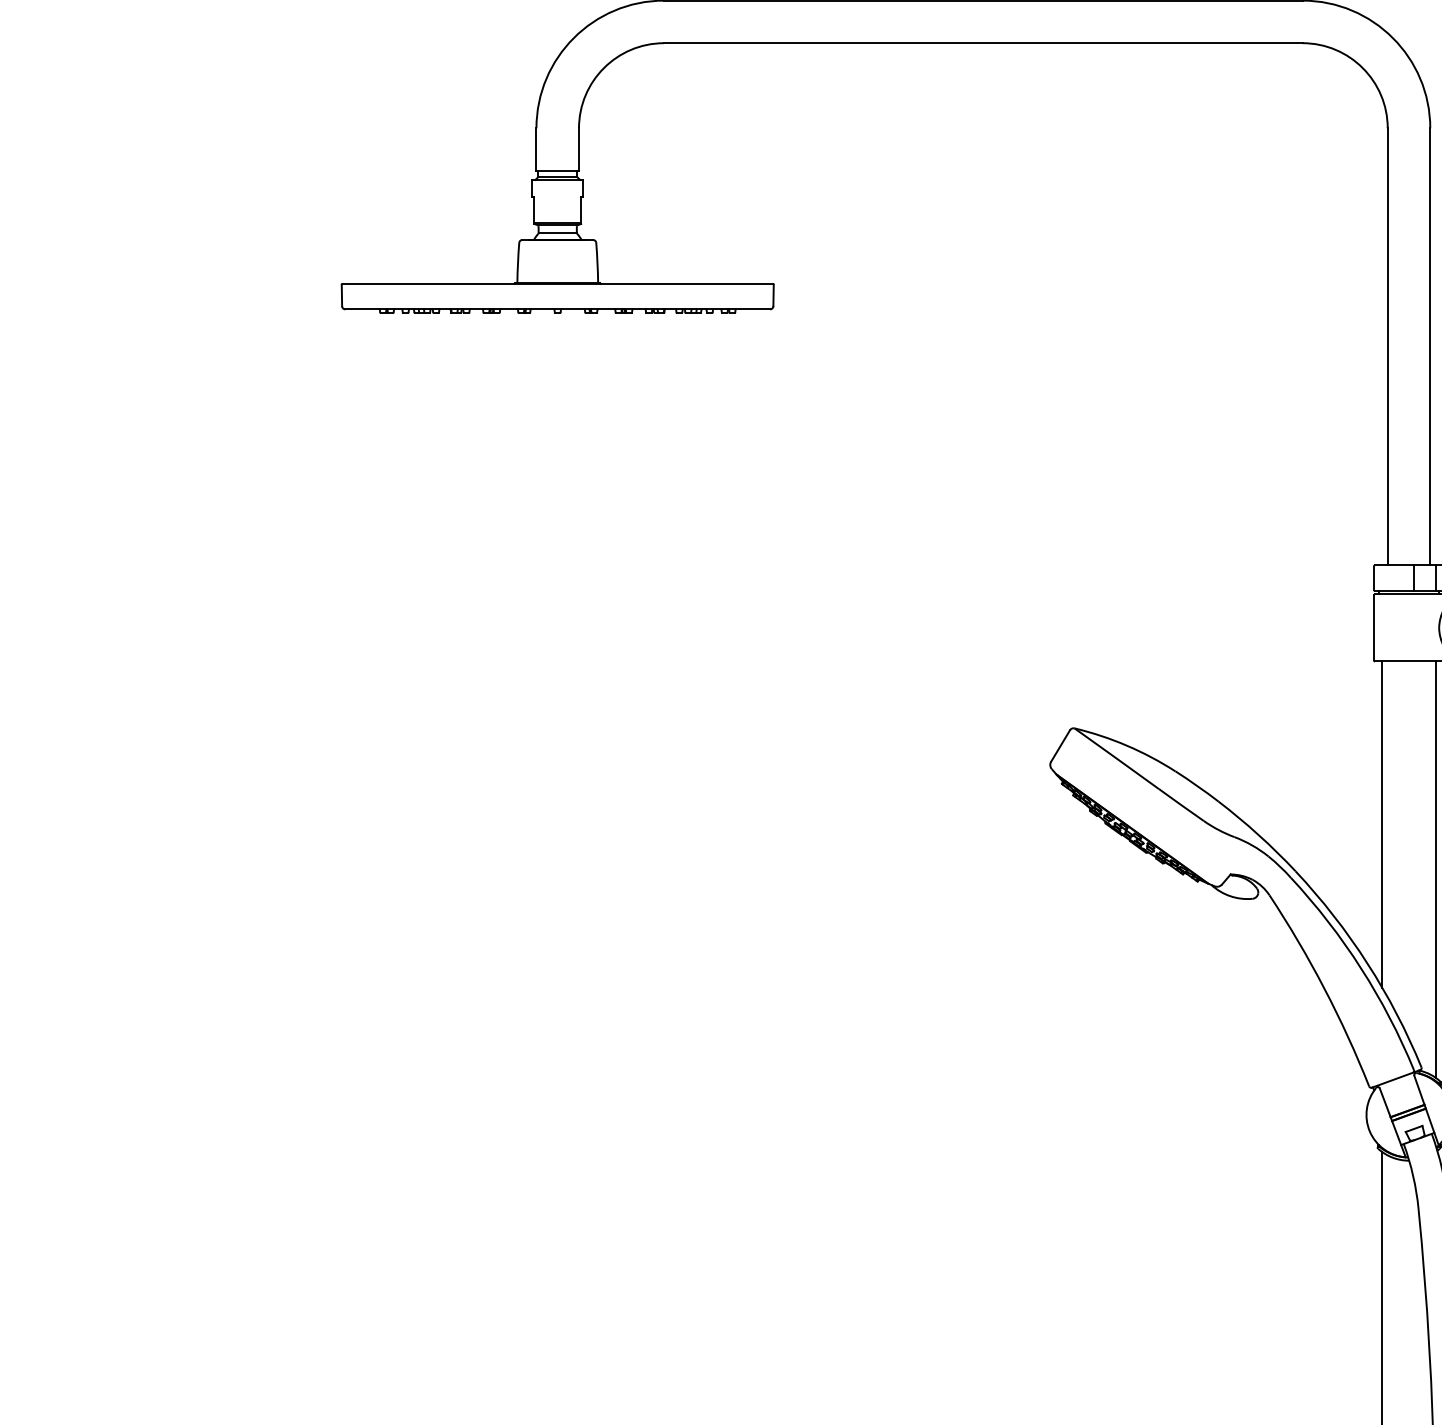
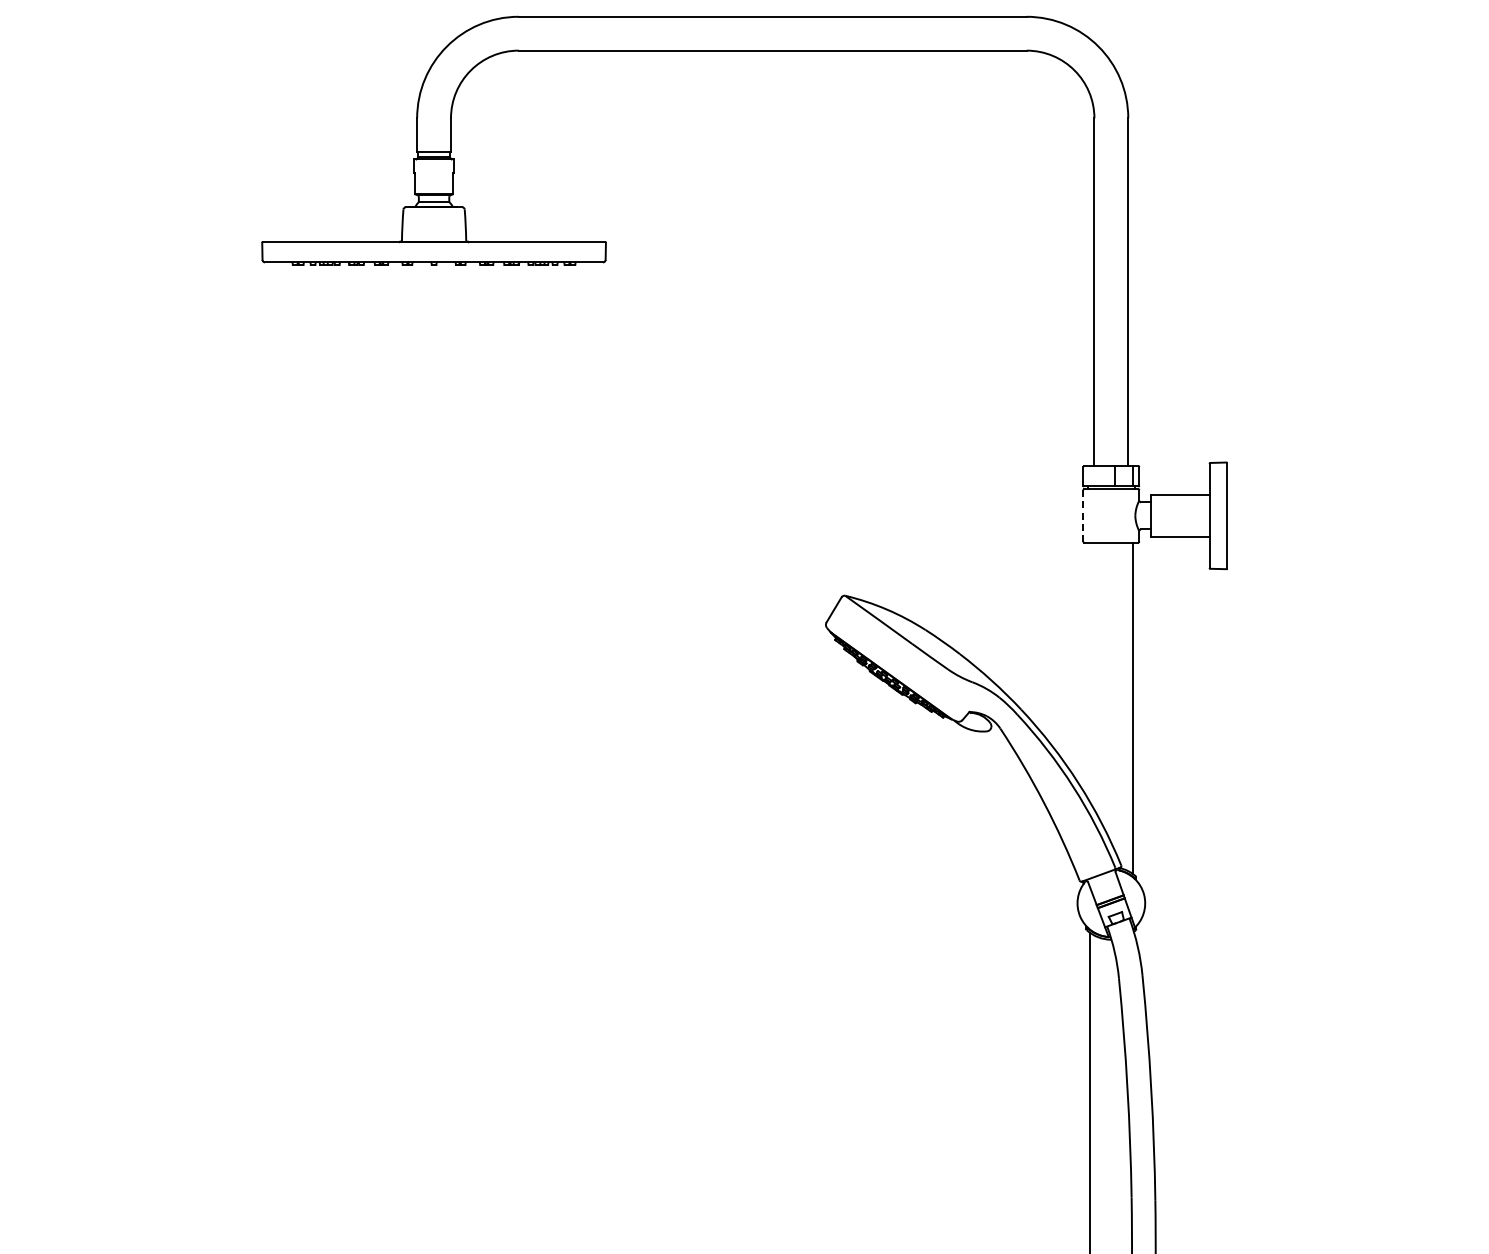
line: (1373, 627) -> (1083, 515), solid -> dashed
line: (1382, 824) -> (1090, 672), removed

